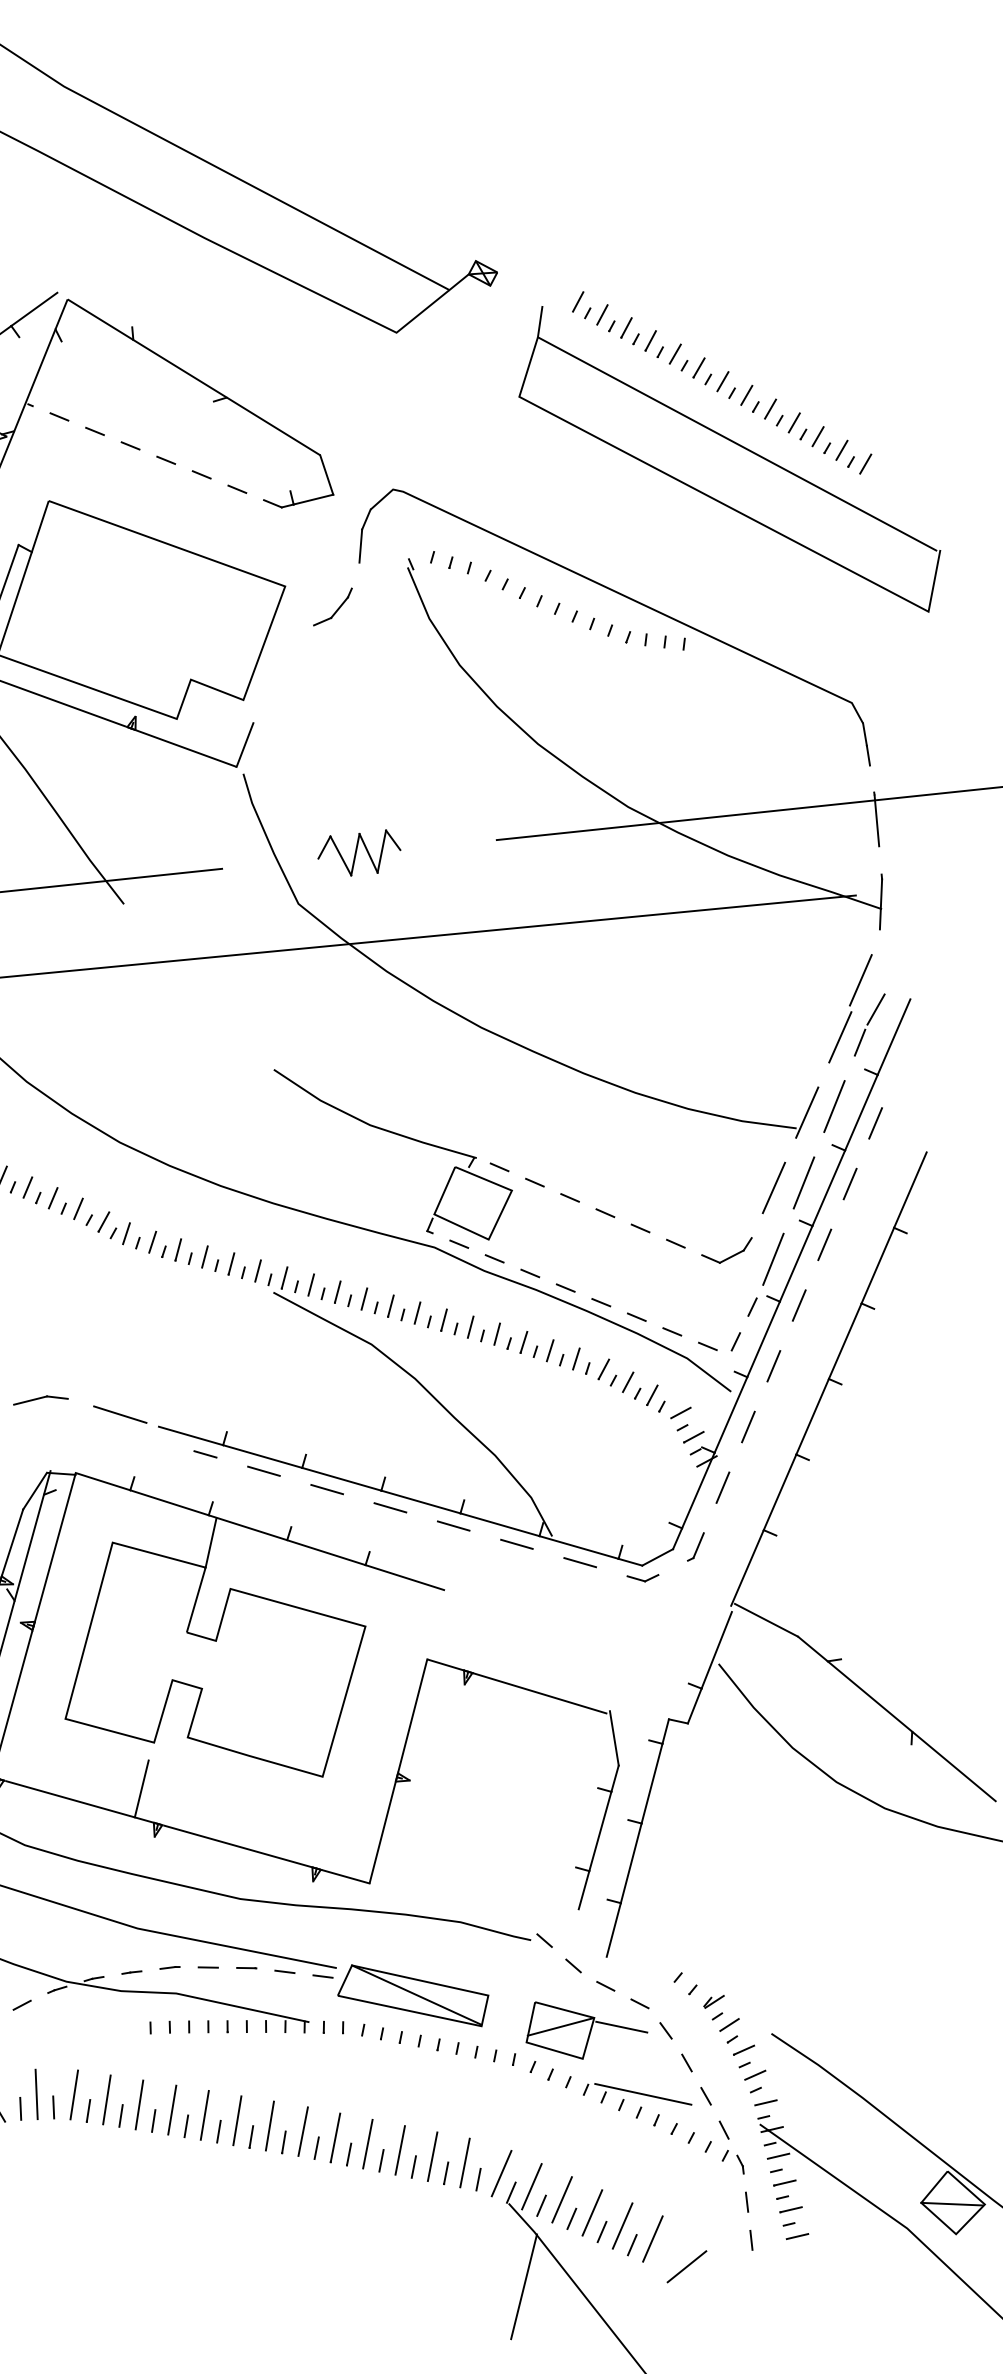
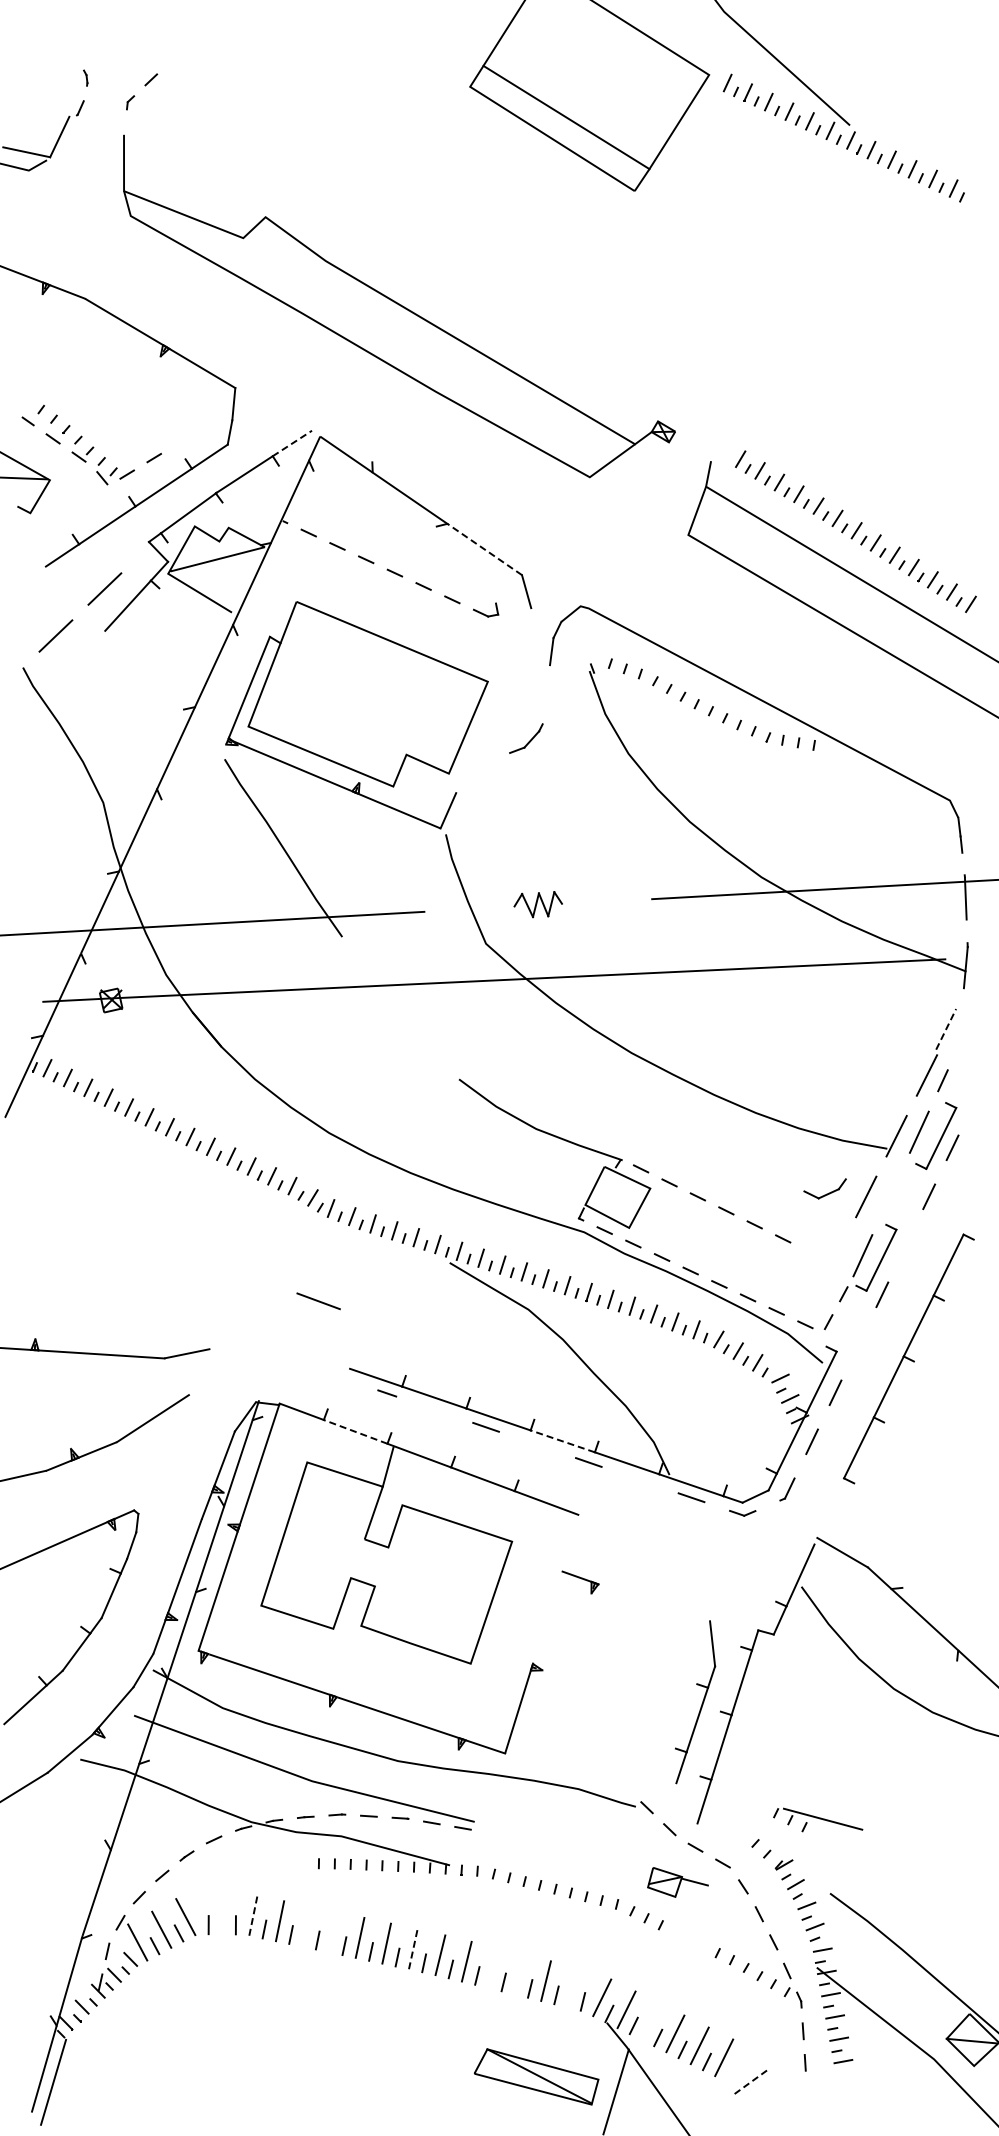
line: (34, 309) -> (292, 443), solid -> dashed
line: (272, 425) -> (483, 548), solid -> dashed
line: (313, 499) -> (514, 611), removed
part: (333, 606) -> (526, 738), moved
part: (359, 853) -> (538, 904), size x0.7
line: (861, 980) -> (946, 1029), solid -> dashed
line: (876, 1010) -> (957, 1054), removed
line: (894, 1037) -> (971, 1077), removed
line: (803, 1182) -> (890, 1193), removed
line: (828, 1187) -> (911, 1198), removed
line: (910, 1189) -> (978, 1203), removed
line: (824, 1244) -> (905, 1245), removed
part: (726, 1250) -> (824, 1188), moved
line: (763, 1338) -> (851, 1320), removed
line: (773, 1365) -> (858, 1343), removed
part: (40, 1399) -> (253, 1341), removed
line: (120, 1414) -> (318, 1301), moved
line: (263, 1471) -> (434, 1409), removed
line: (169, 1502) -> (355, 1431), solid -> dashed
line: (420, 1502) -> (562, 1441), solid -> dashed
line: (390, 1507) -> (537, 1444), removed
line: (516, 1543) -> (639, 1479), removed
line: (747, 1567) -> (829, 1508), removed
line: (540, 1692) -> (653, 1603), removed
line: (412, 1715) -> (547, 1616), removed
line: (142, 1788) -> (321, 1666), removed
part: (413, 1995) -> (536, 2076), moved
part: (585, 2029) -> (677, 1882), size x0.6
line: (36, 2093) -> (222, 1913), removed
line: (74, 2094) -> (253, 1915), solid -> dashed
part: (637, 2094) -> (818, 1819), moved
line: (139, 2104) -> (306, 1926), removed
line: (172, 2110) -> (333, 1932), removed
line: (270, 2125) -> (413, 1948), solid -> dashed
line: (368, 2143) -> (493, 1967), removed
line: (400, 2150) -> (519, 1974), removed
line: (465, 2162) -> (572, 1987), removed
line: (561, 2199) -> (650, 2021), removed
line: (687, 2266) -> (751, 2081), solid -> dashed

